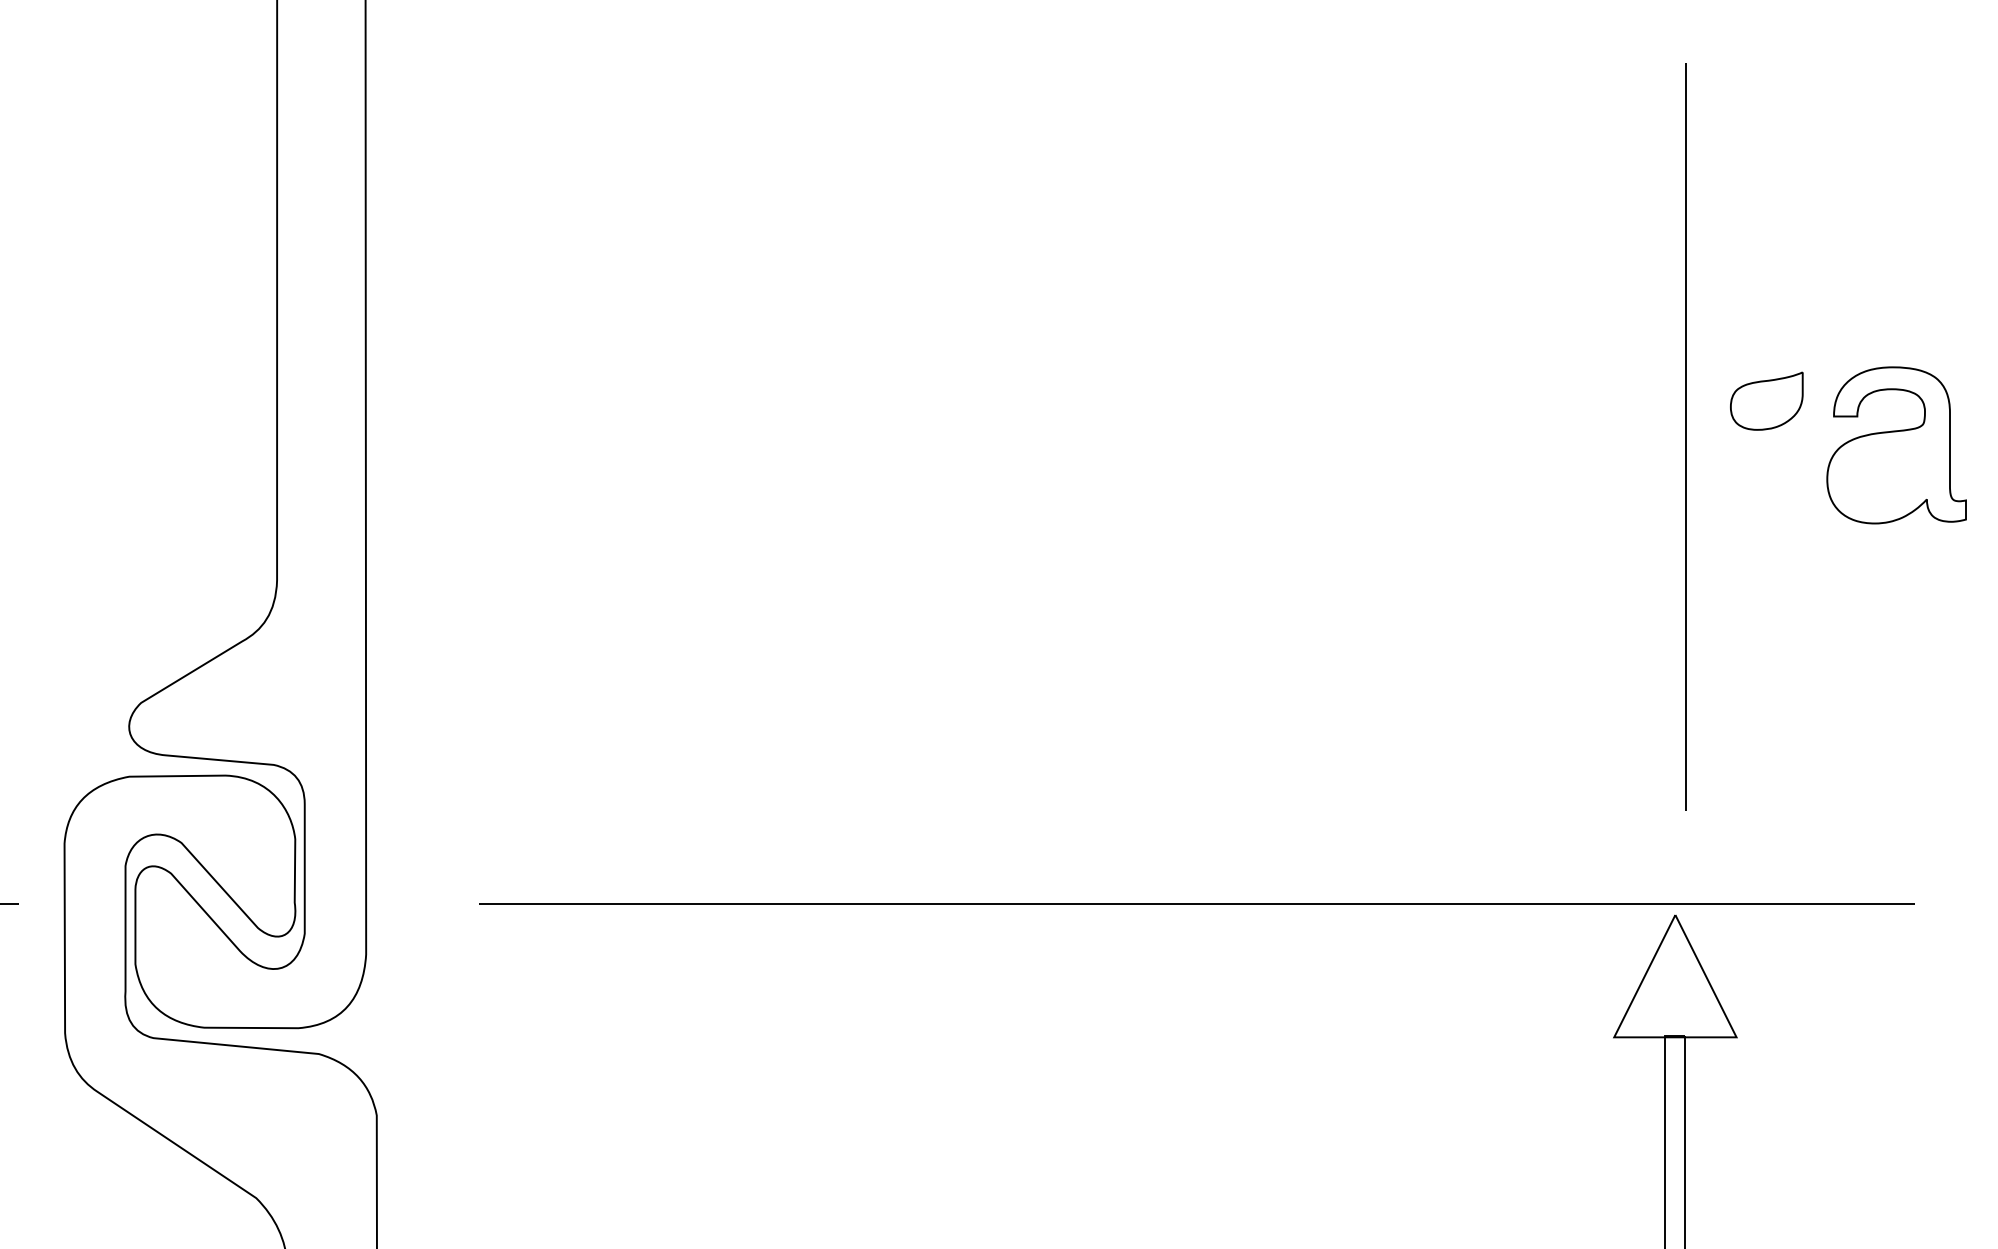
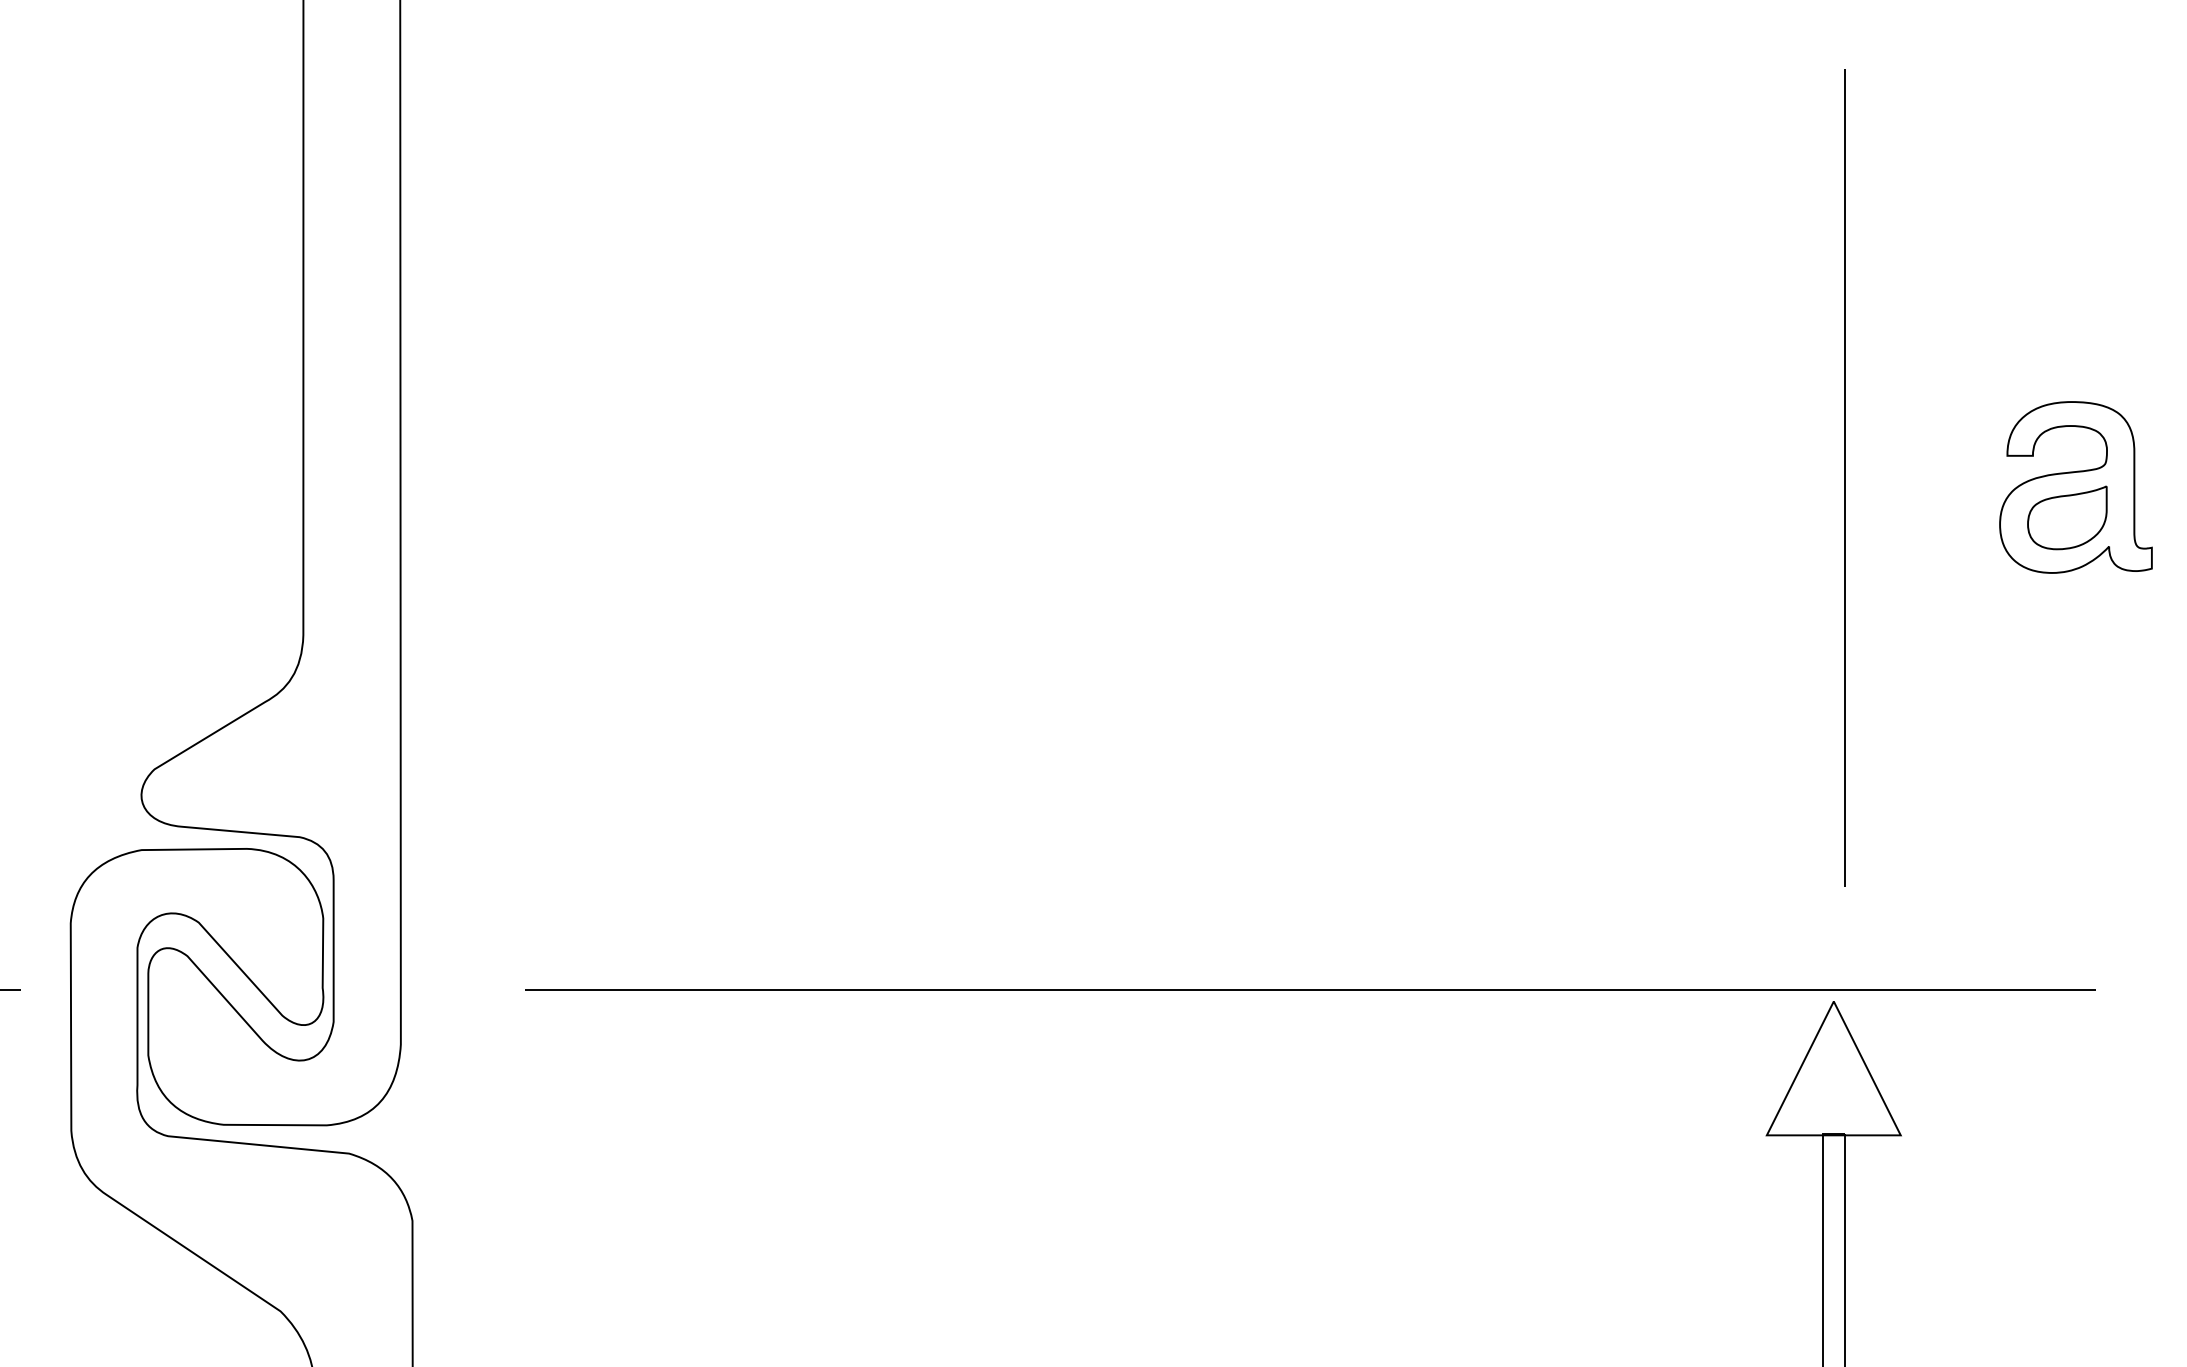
part: (1766, 400) -> (2067, 517), moved

